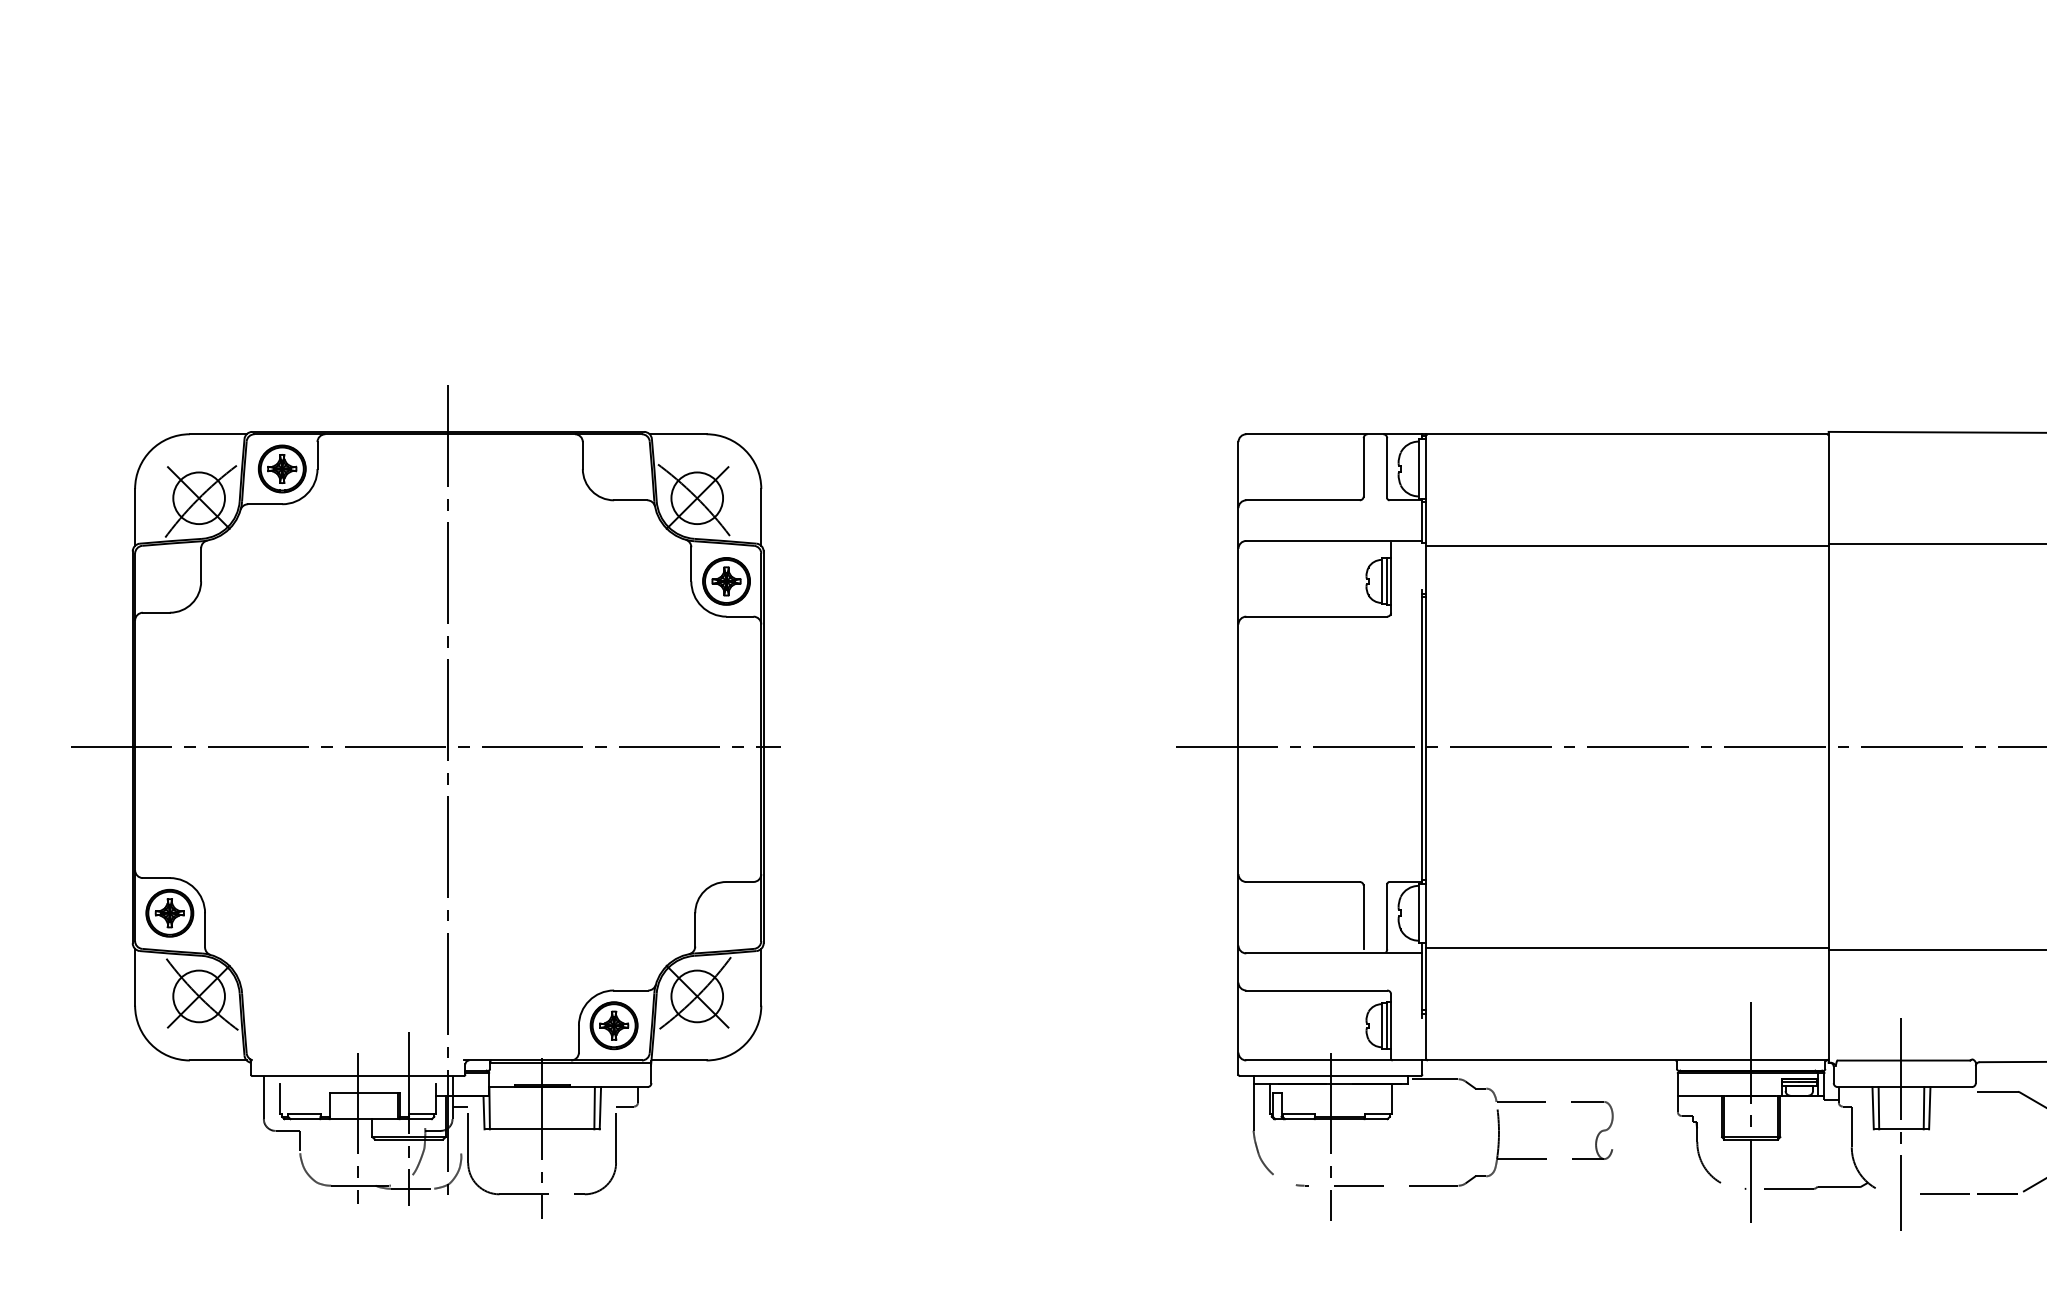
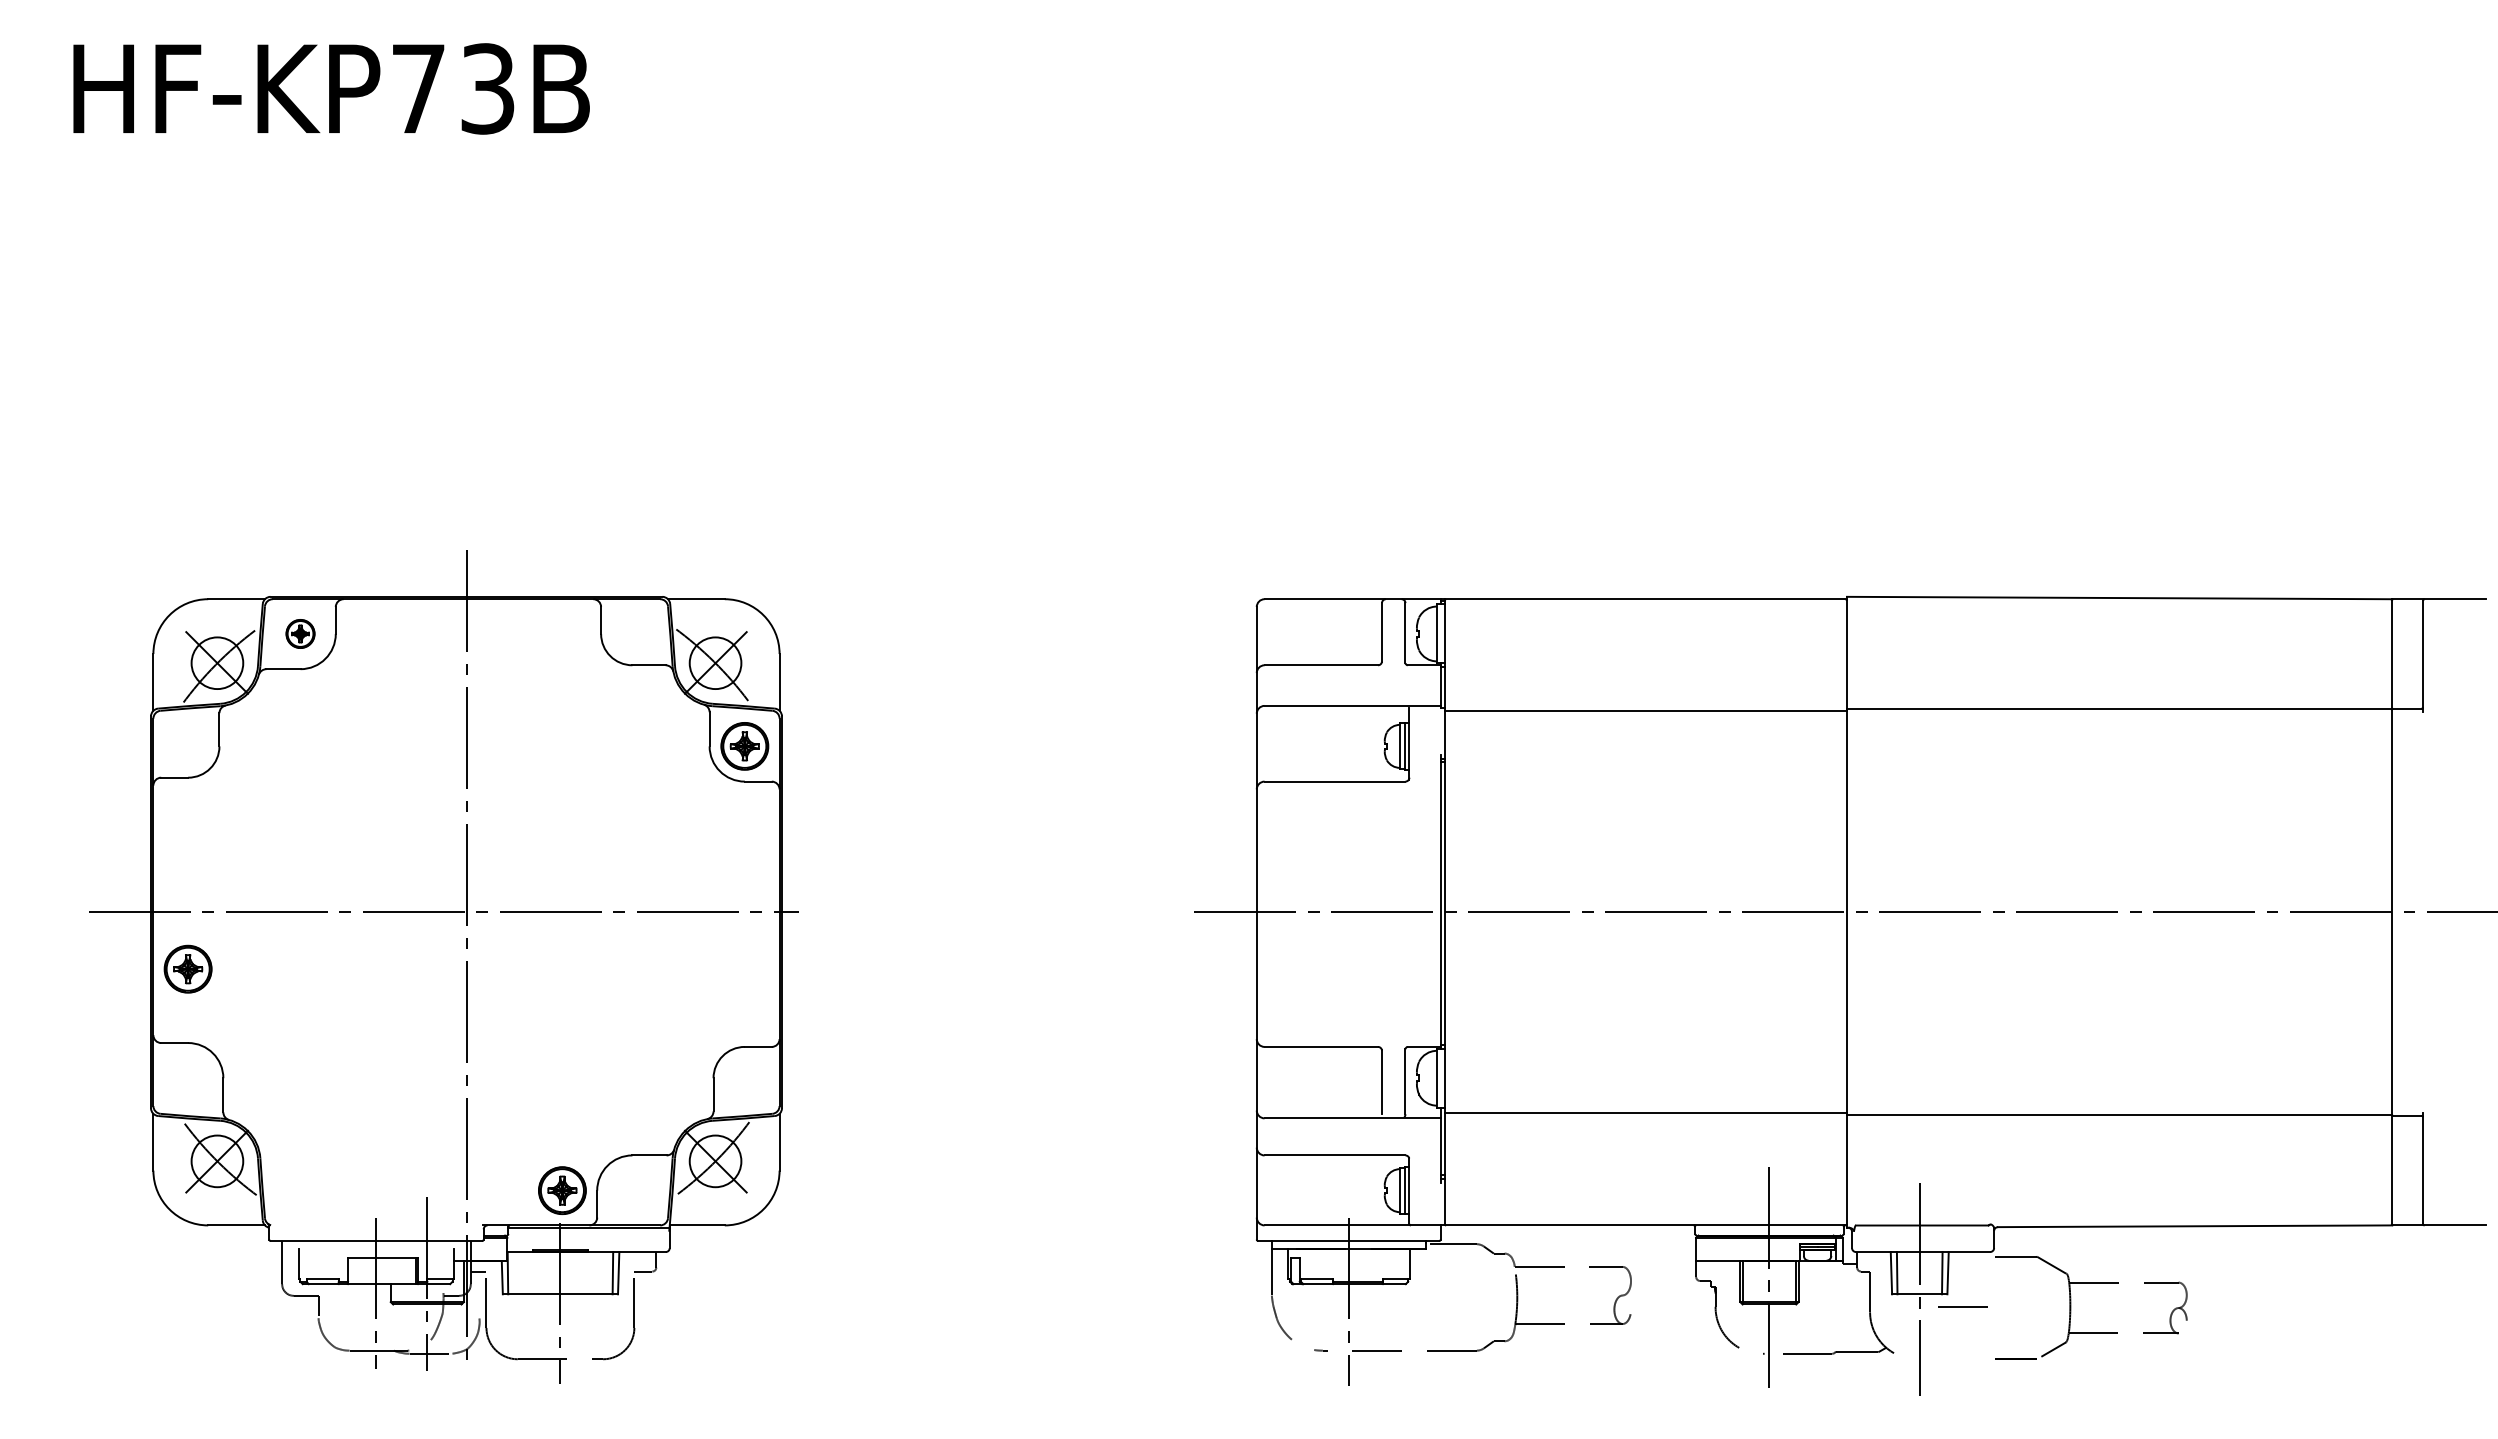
part: (282, 468) -> (300, 633), size x0.6
part: (169, 912) -> (187, 968), moved
part: (614, 1025) -> (562, 1190), moved
line: (1944, 1193) -> (1962, 1306), moved

